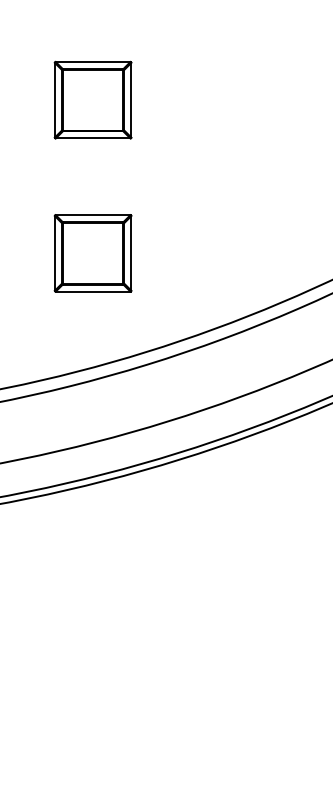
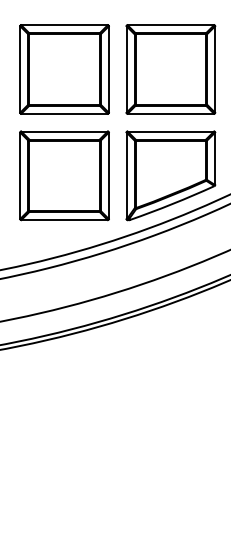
part: (93, 100) -> (64, 69), size x1.67
part: (245, 100) -> (170, 69), added
part: (93, 252) -> (64, 175), size x1.67
part: (245, 252) -> (170, 175), added

